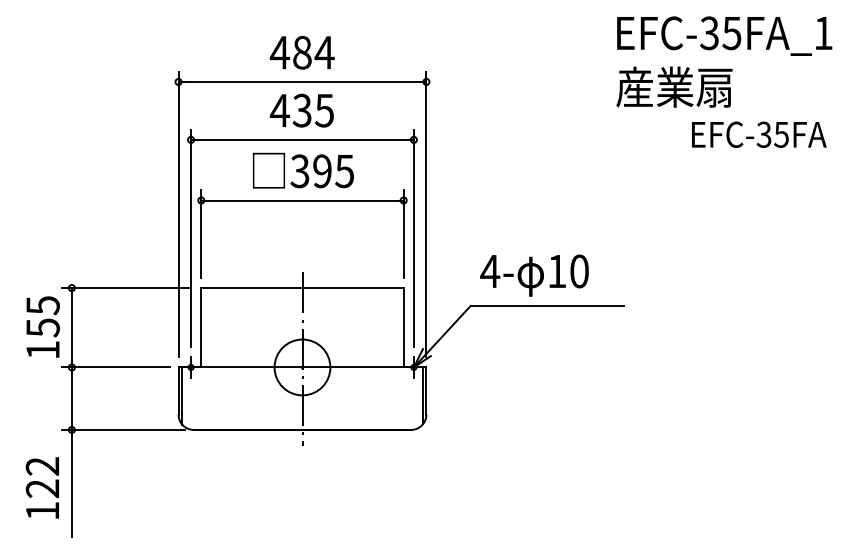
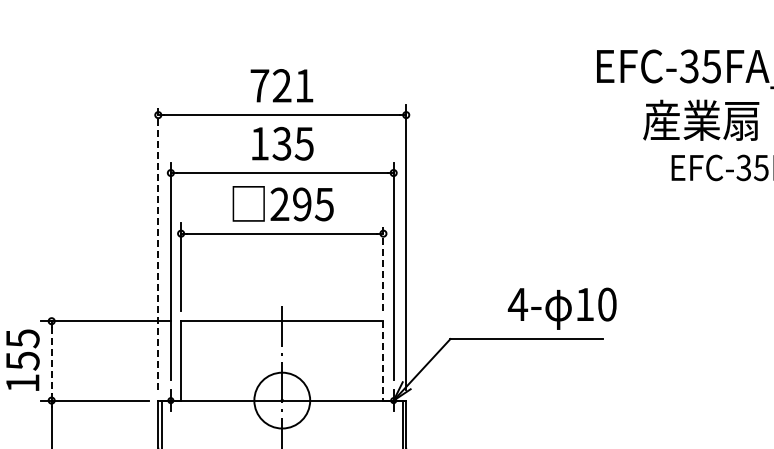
text: (301, 52) -> (281, 85), 484 -> 721
text: (674, 86) -> (701, 119), moved
text: (279, 110) -> (259, 143), 435 -> 135
text: (299, 171) -> (279, 204), 395 -> 295
line: (178, 214) -> (158, 247), solid -> dashed
line: (403, 234) -> (383, 267), solid -> dashed
text: (534, 275) -> (562, 308), moved
line: (71, 327) -> (51, 360), solid -> dashed
line: (403, 327) -> (383, 360), solid -> dashed

